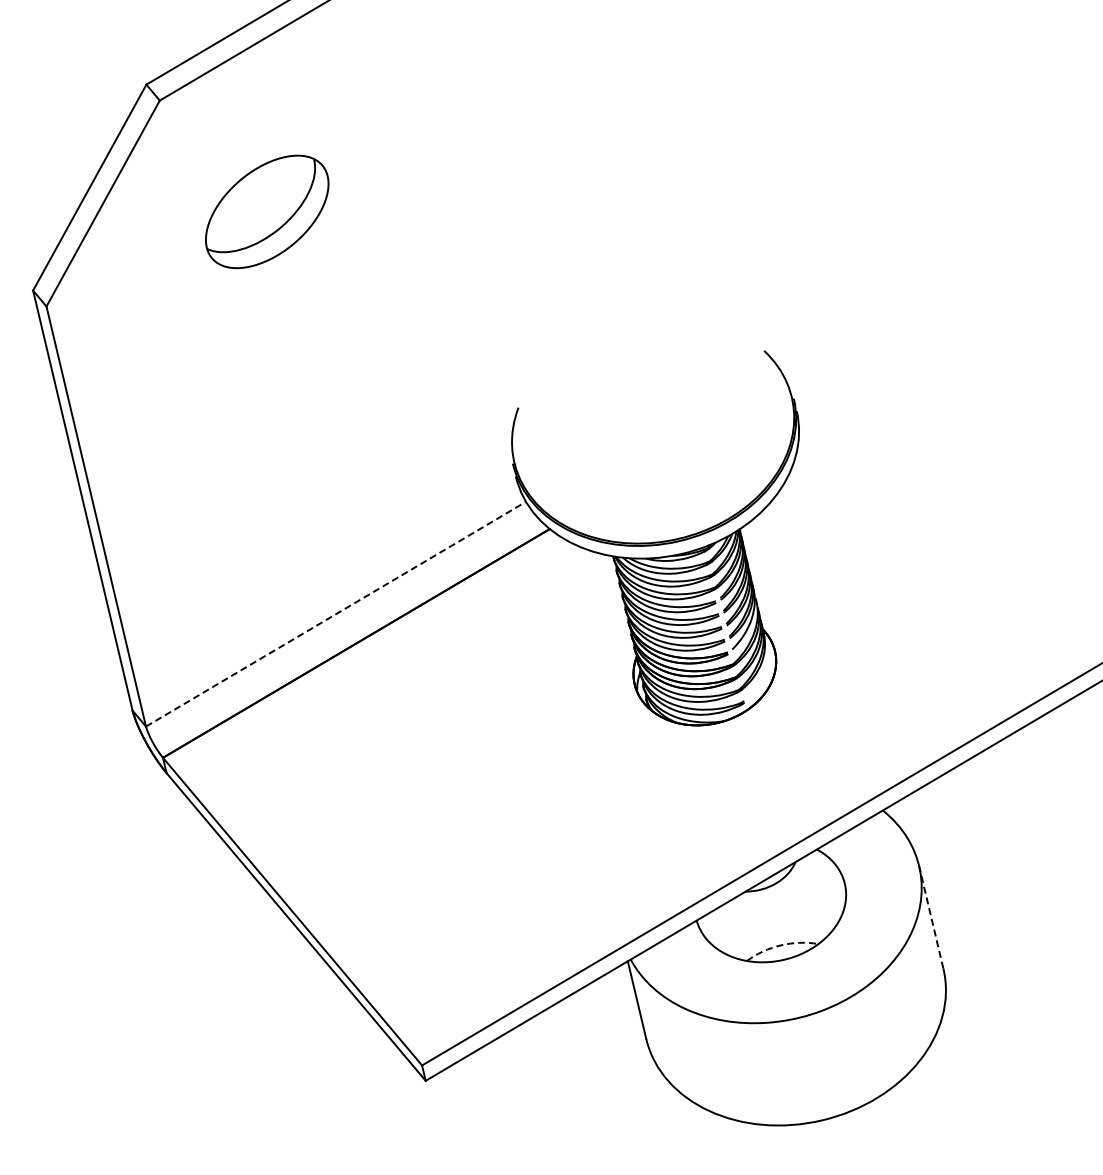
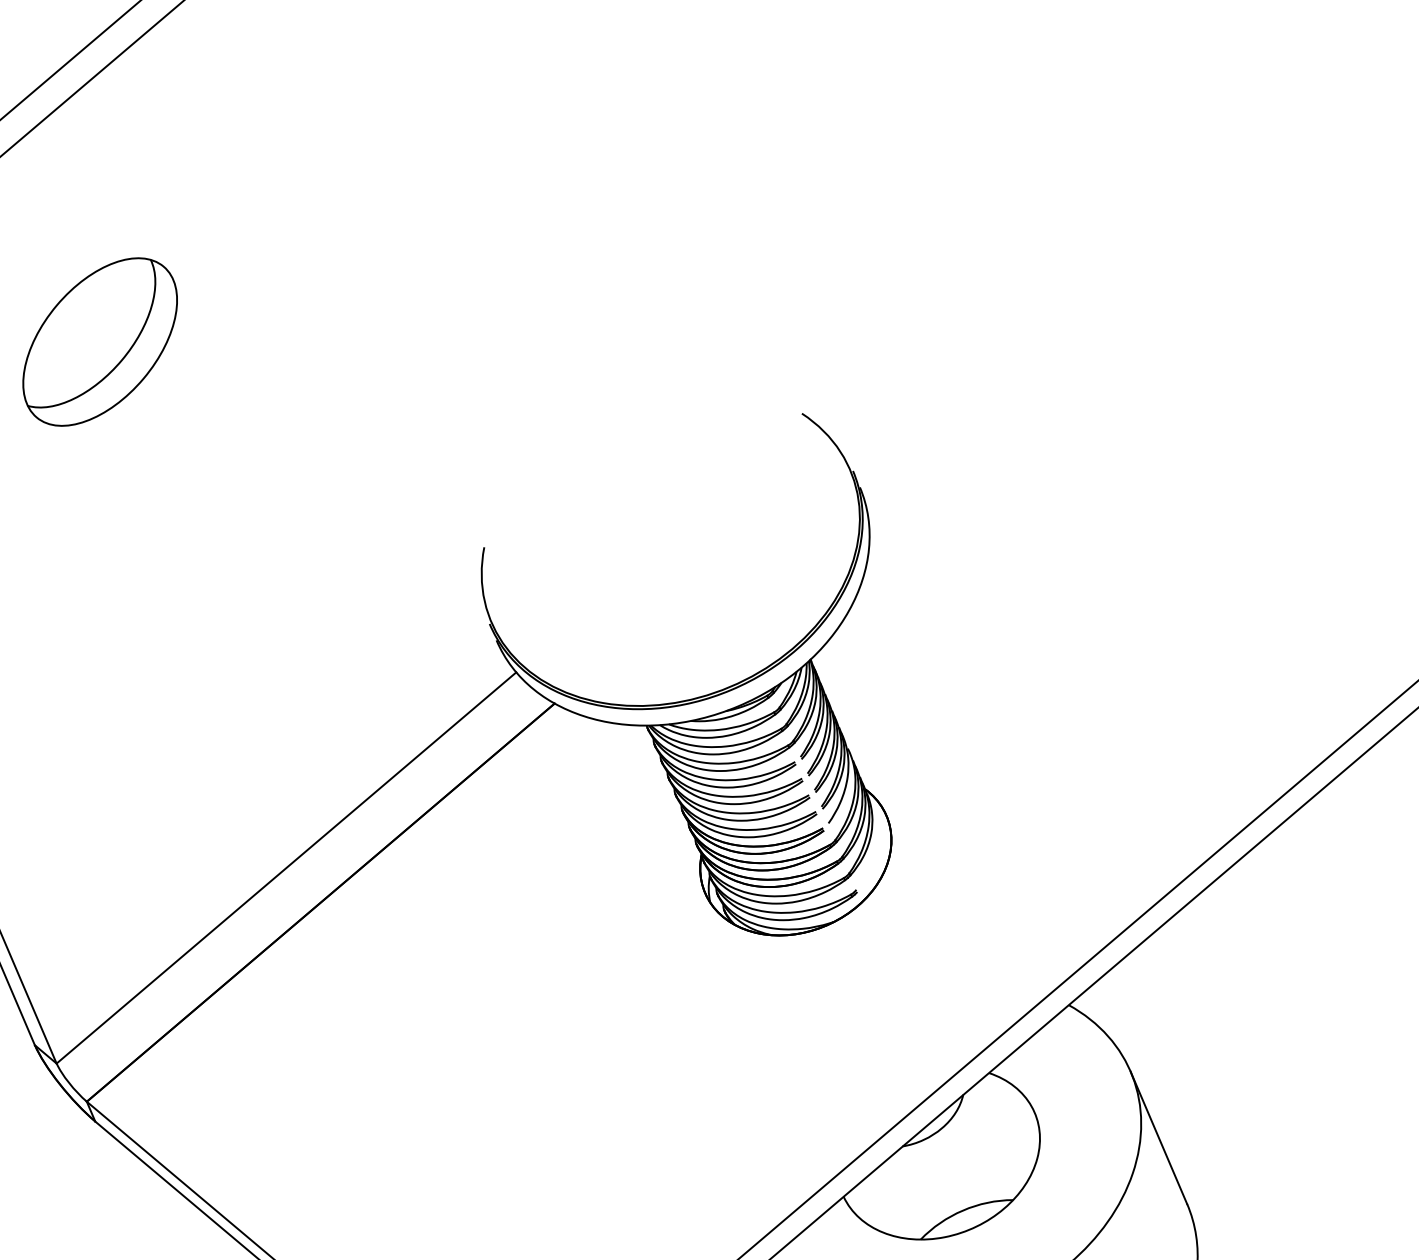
line: (336, 614) -> (287, 868), dashed -> solid
line: (931, 917) -> (1159, 1138), dashed -> solid
arc: (781, 945) -> (963, 1210), dashed -> solid

